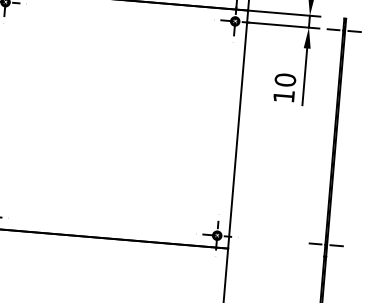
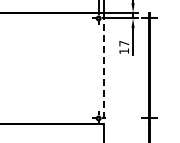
text: (286, 79) -> (124, 43), 10 -> 17
line: (238, 129) -> (104, 68), solid -> dashed

